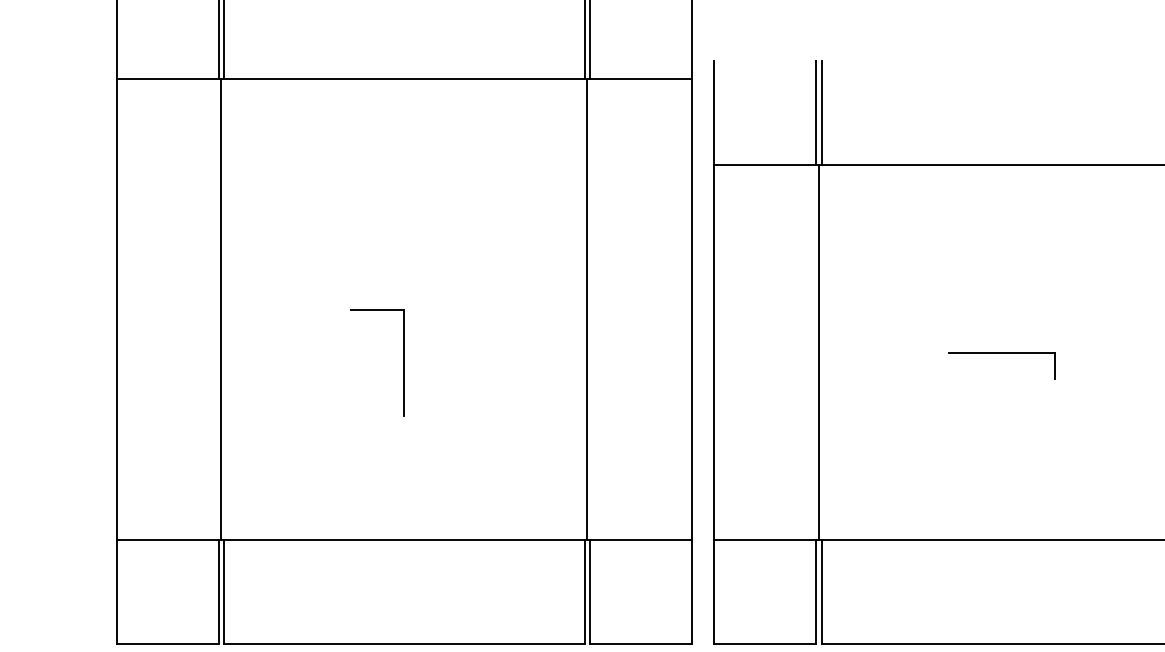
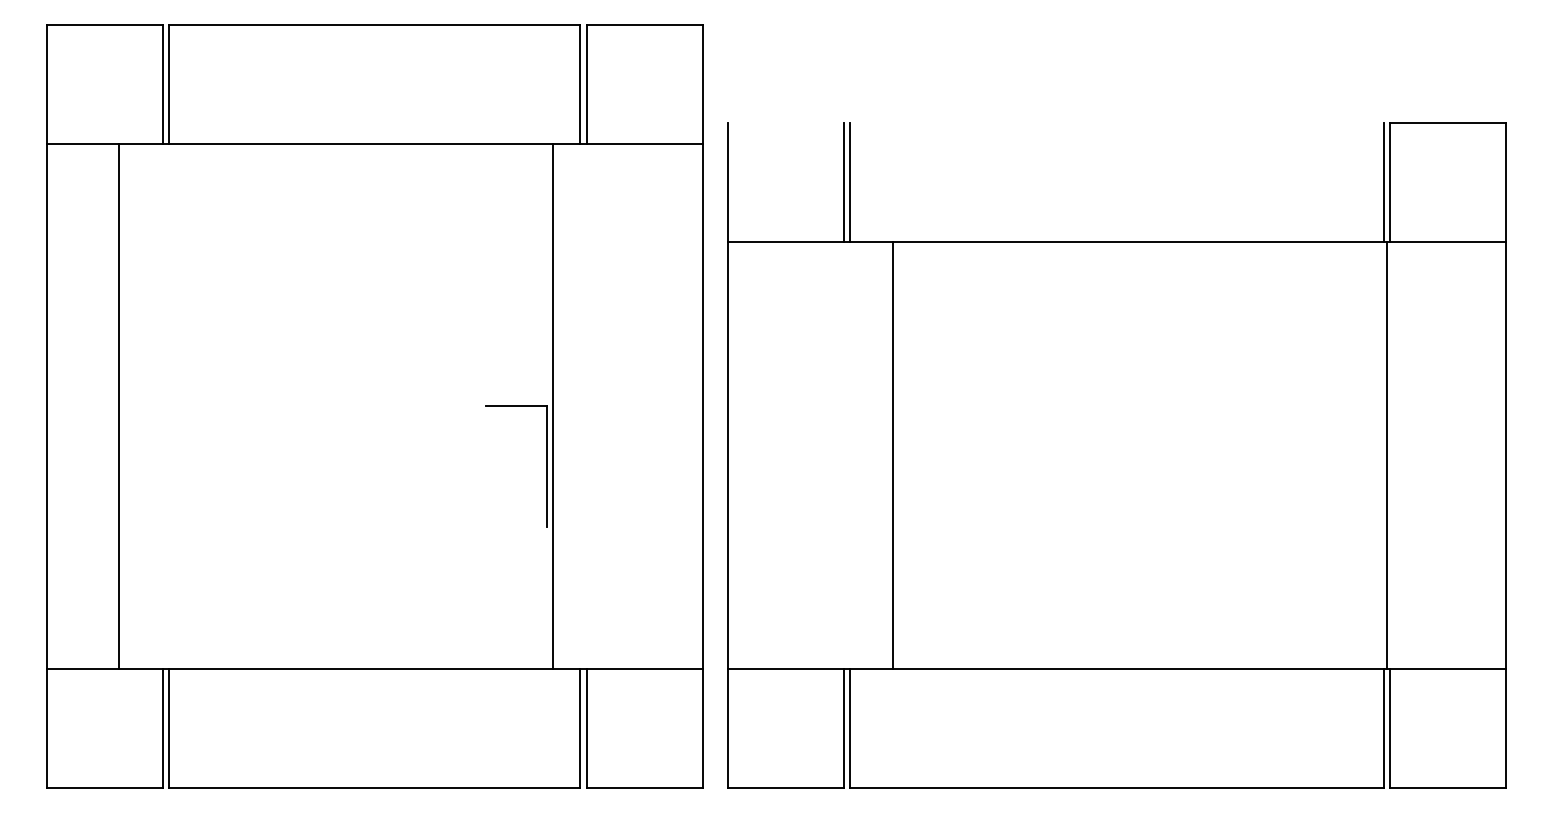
line: (221, 309) -> (118, 406), moved
line: (587, 309) -> (553, 406), moved
line: (818, 352) -> (893, 455), moved
part: (1002, 353) -> (1056, 456), removed
part: (404, 362) -> (546, 466), moved

